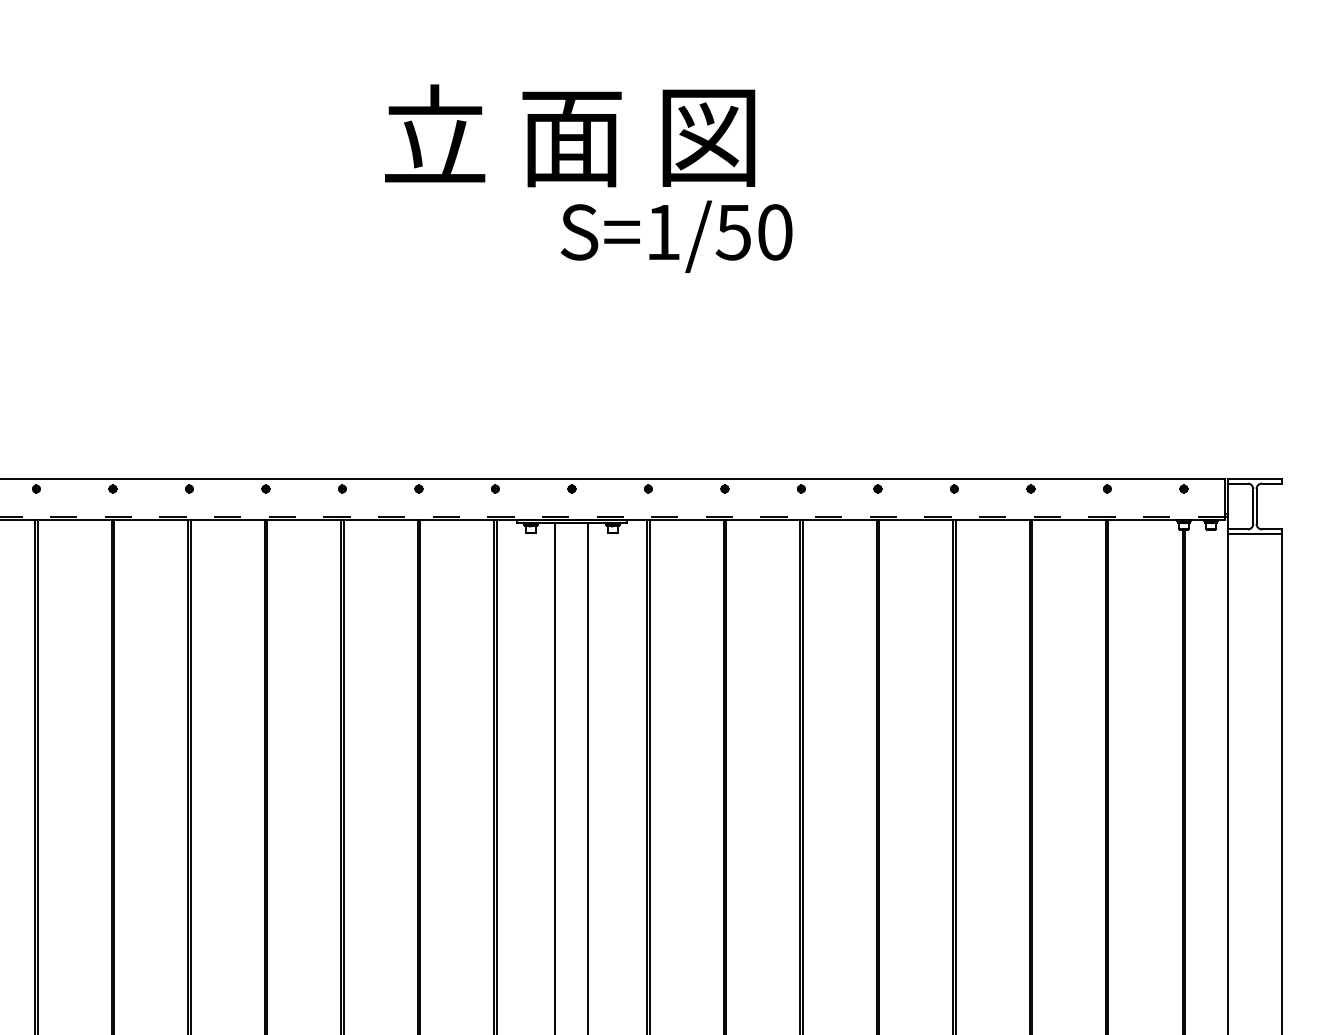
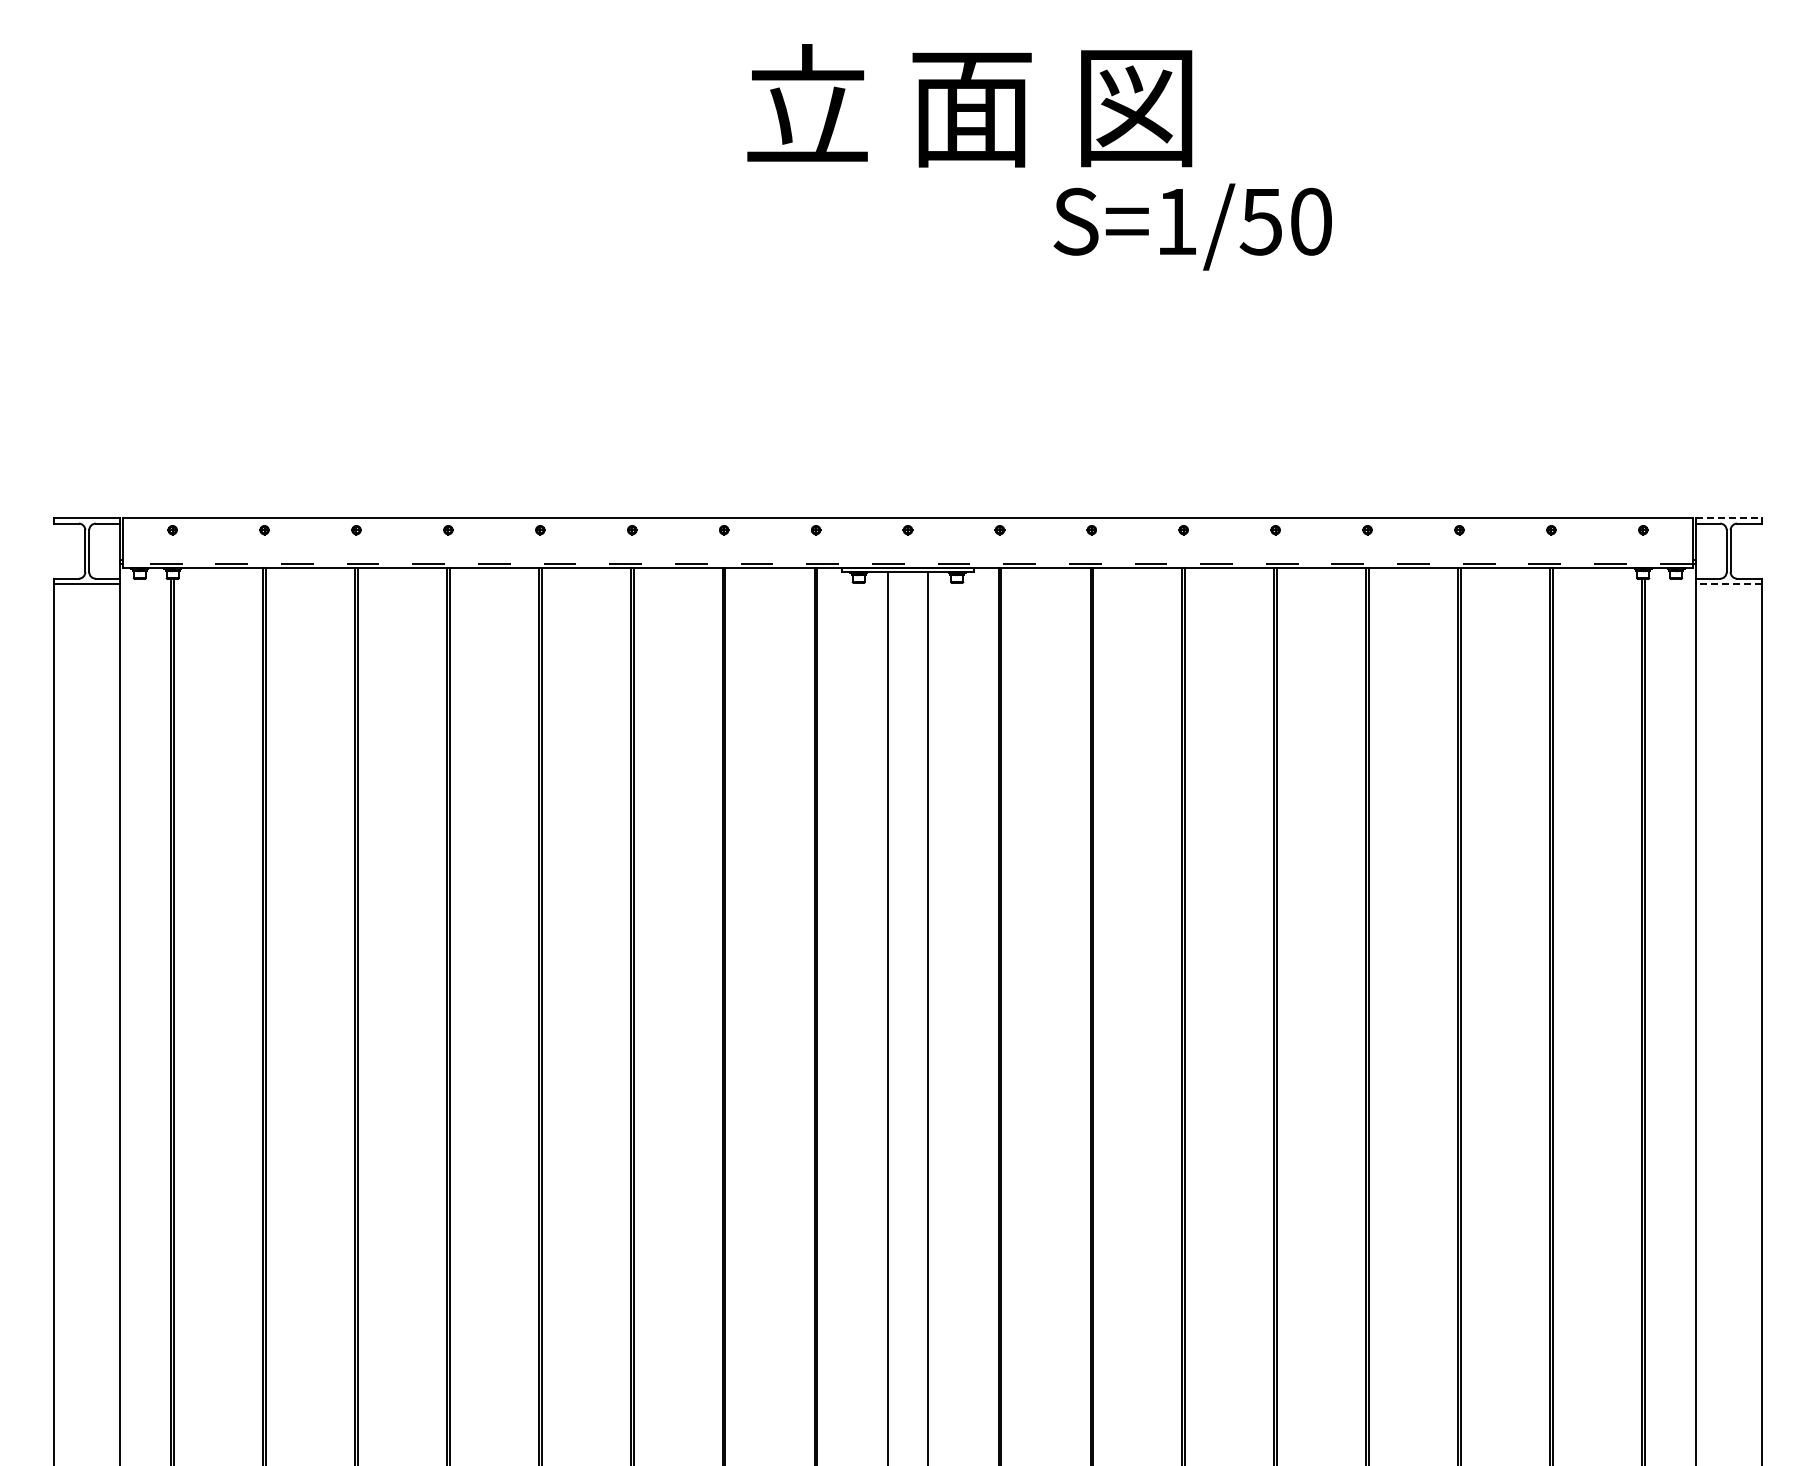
text: (569, 135) -> (969, 105), moved
text: (676, 236) -> (1192, 226), moved
line: (1254, 479) -> (1728, 518), solid -> dashed
line: (1254, 534) -> (1728, 584), solid -> dashed

